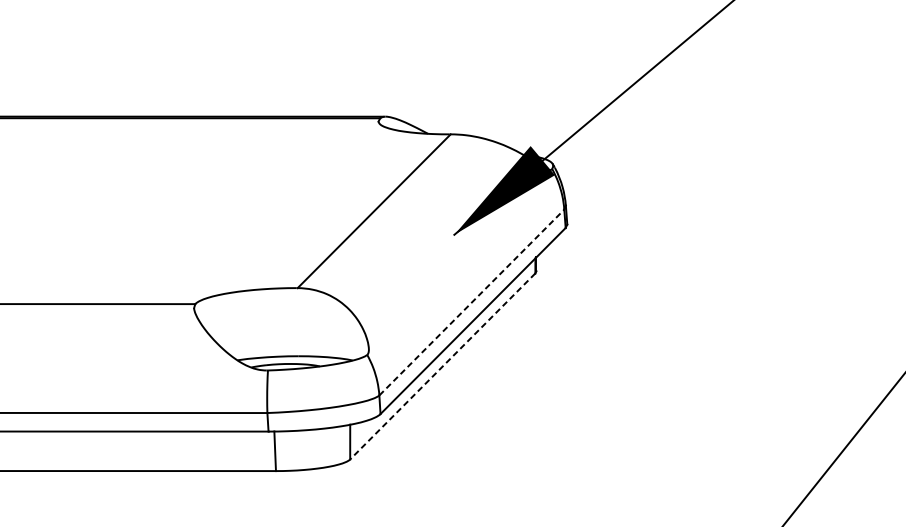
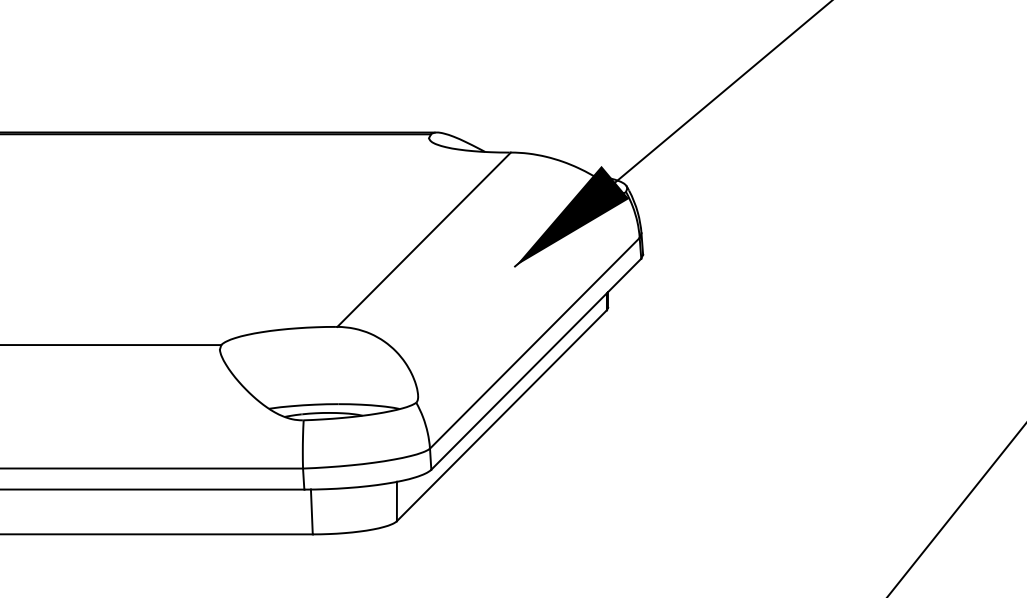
line: (471, 302) -> (534, 343), dashed -> solid
line: (442, 366) -> (501, 415), dashed -> solid

